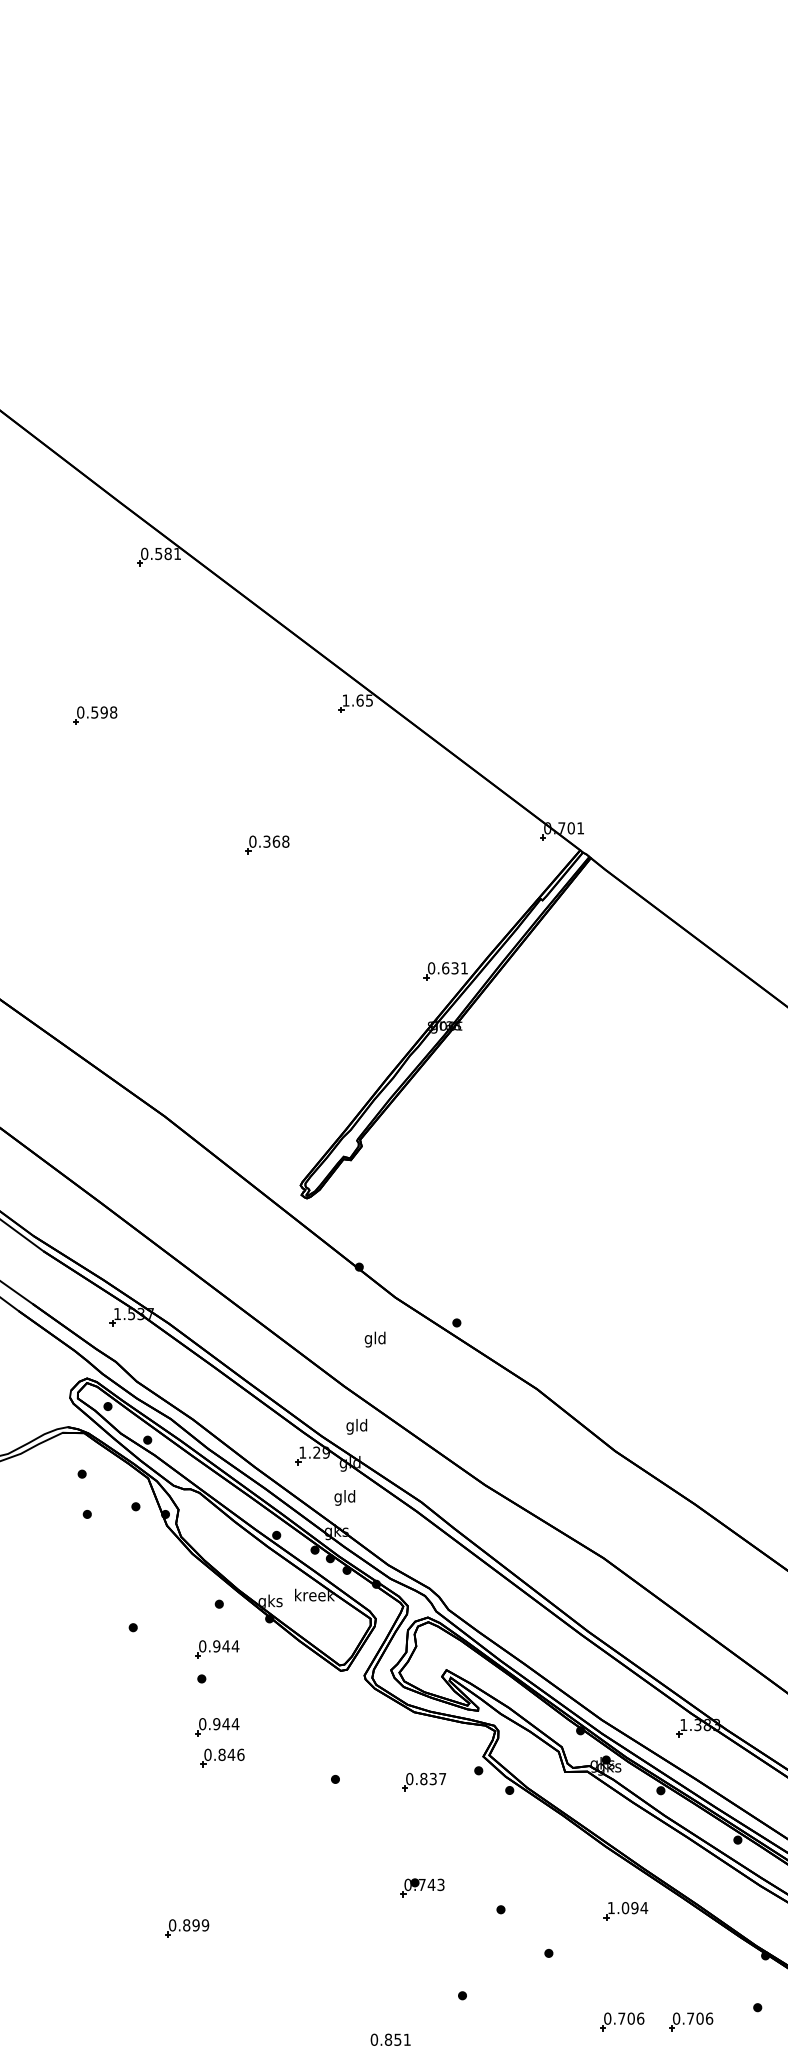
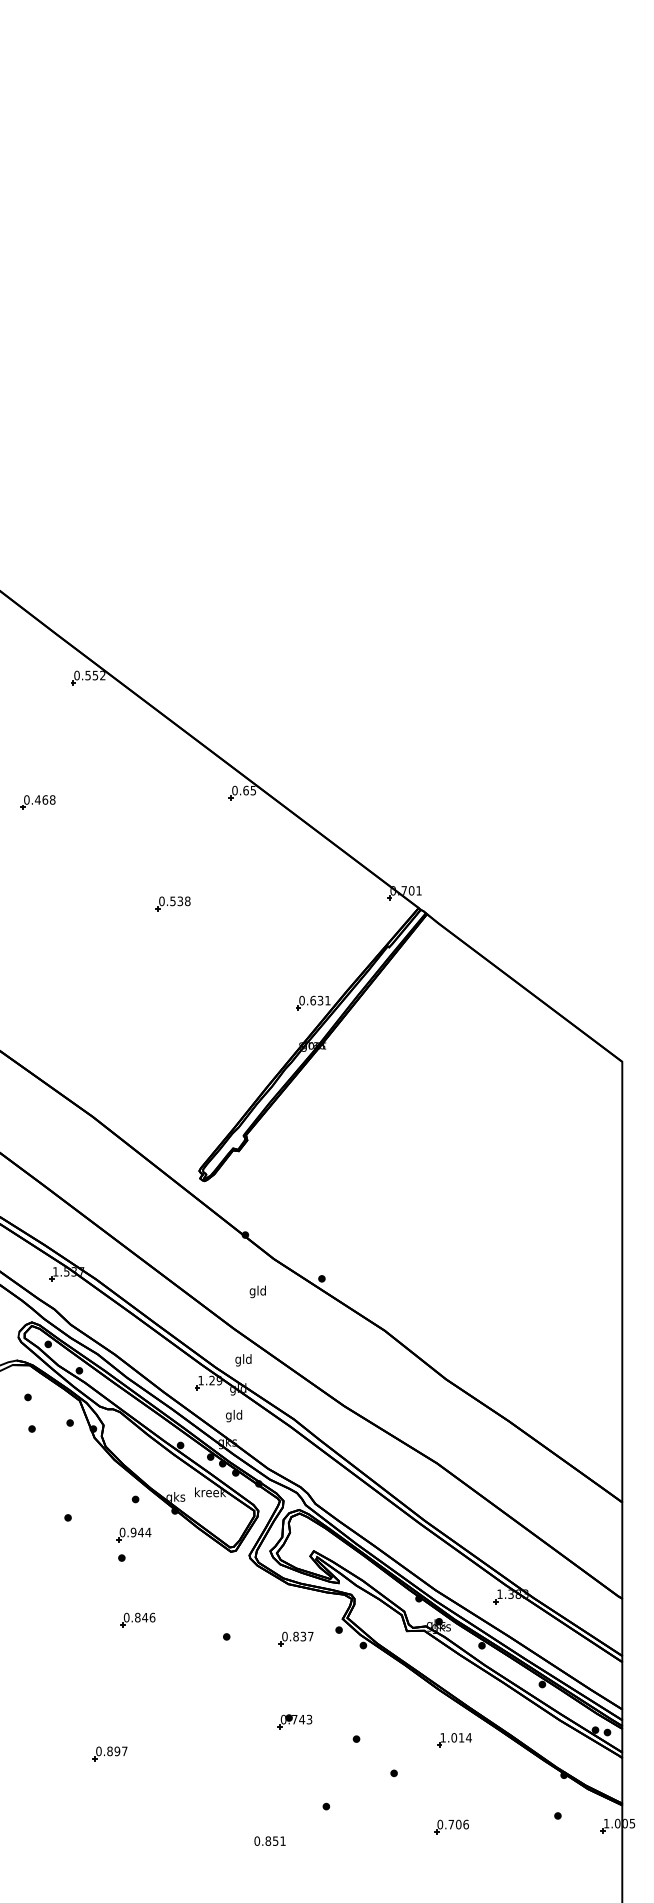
text: (172, 553) -> (98, 675), 0.581 -> 0.552
text: (345, 700) -> (234, 790), 1.65 -> 0.65
text: (99, 711) -> (41, 799), 0.598 -> 0.468
text: (271, 841) -> (176, 901), 0.368 -> 0.538
part: (216, 1726) -> (133, 1595), removed
text: (634, 1907) -> (461, 1737), 1.094 -> 1.014
text: (205, 1925) -> (124, 1751), 0.899 -> 0.897
part: (690, 2021) -> (505, 1826), removed

